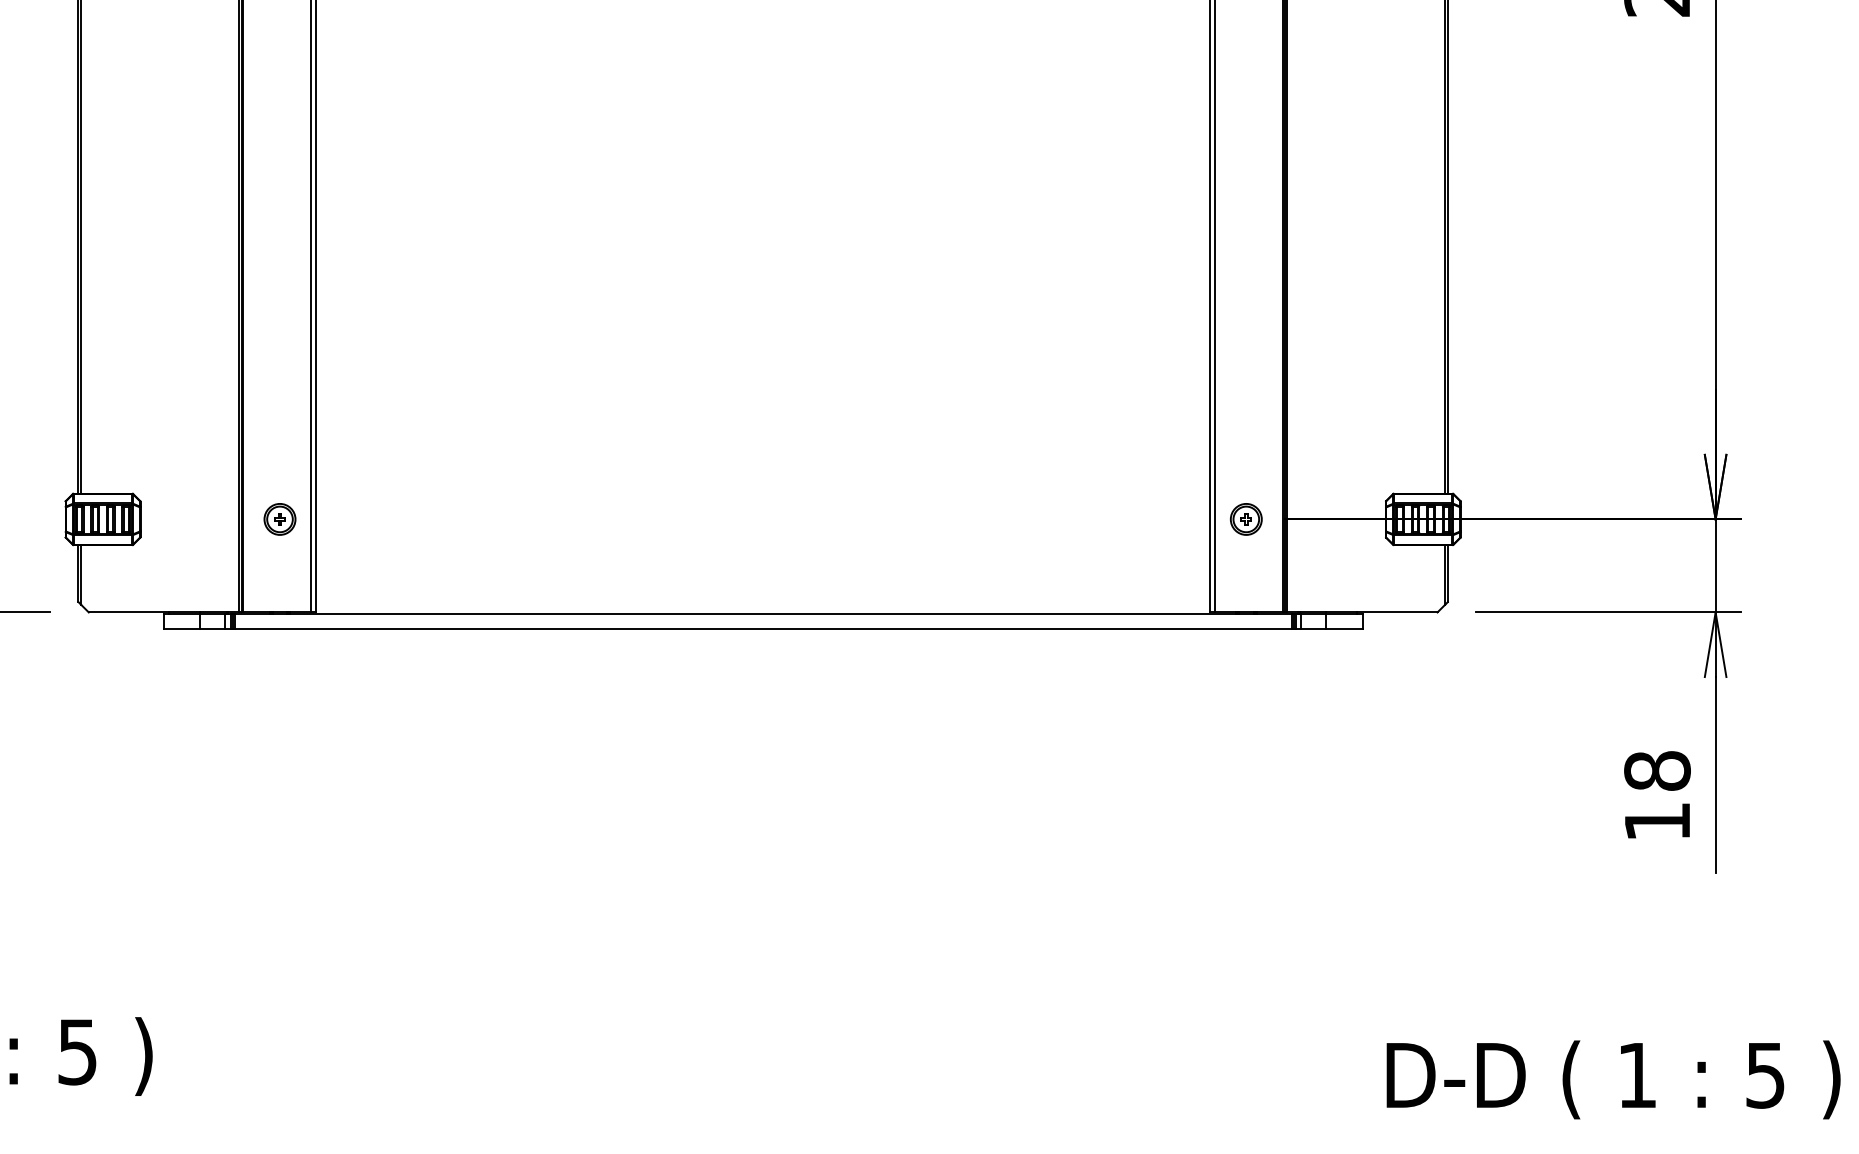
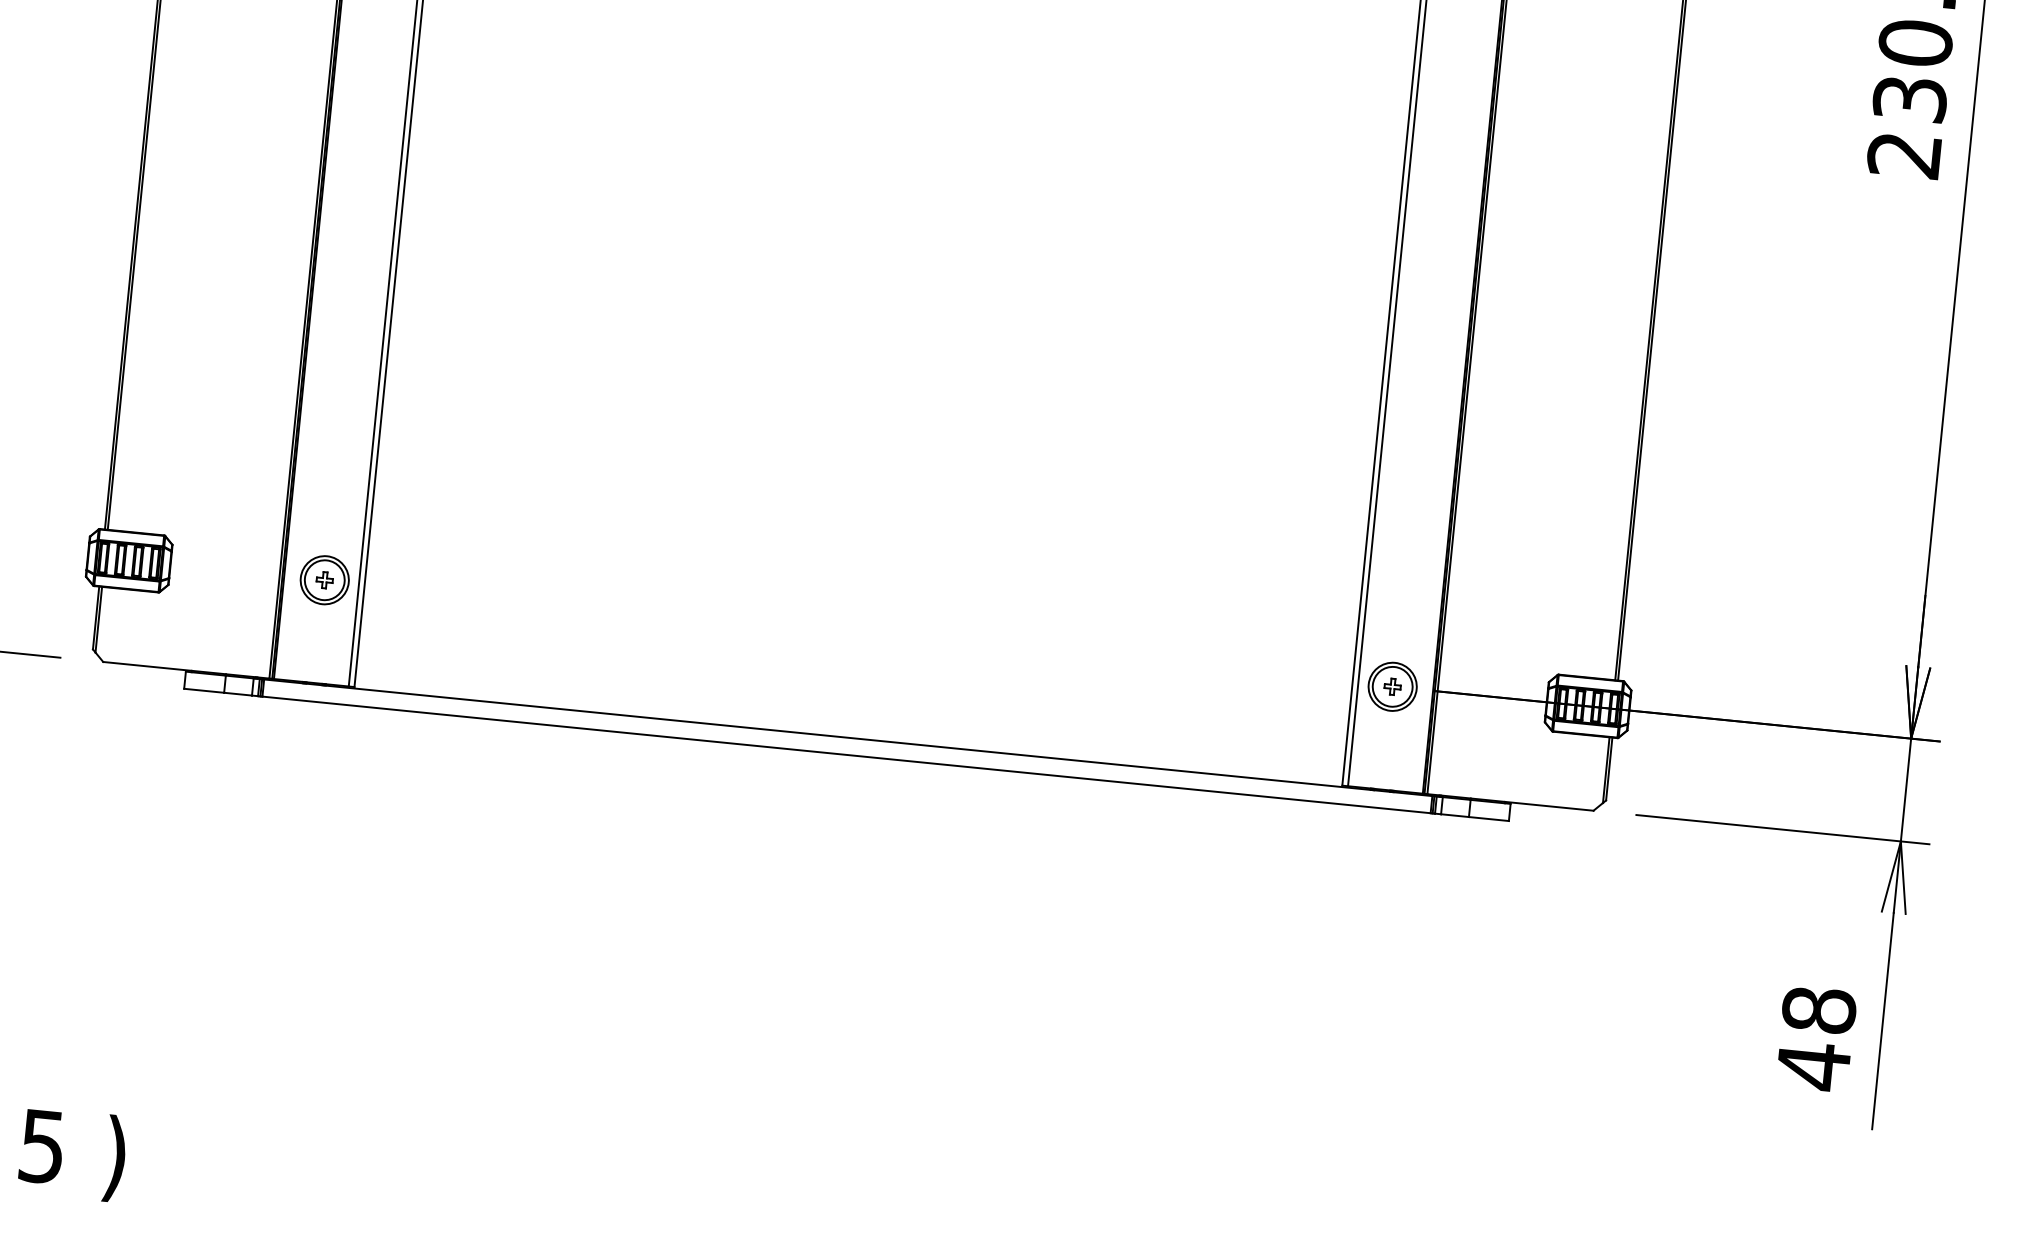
part: (279, 519) -> (324, 580), size x1.4
part: (1245, 519) -> (1391, 686), size x1.4
text: (1657, 821) -> (1813, 1066), 18 -> 48

